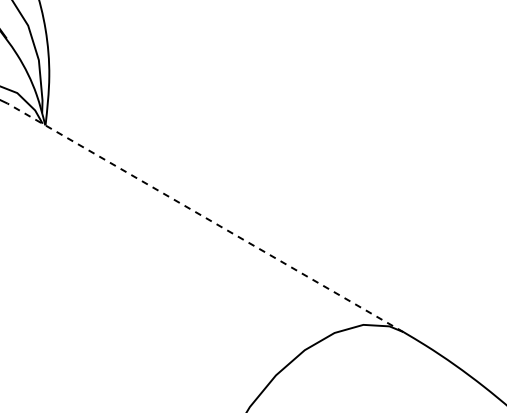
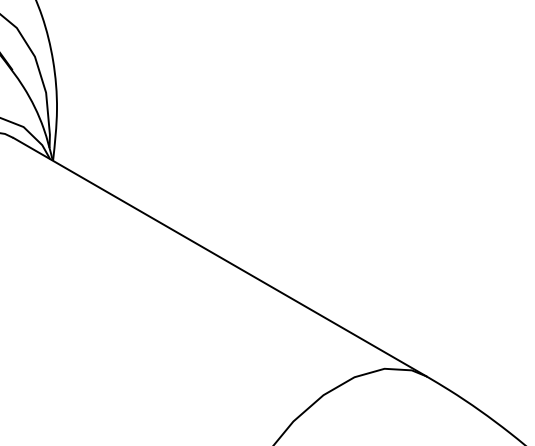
line: (205, 217) -> (219, 256), dashed -> solid

